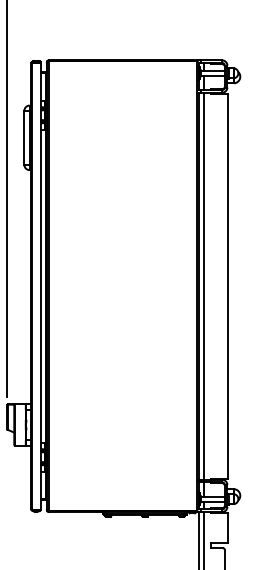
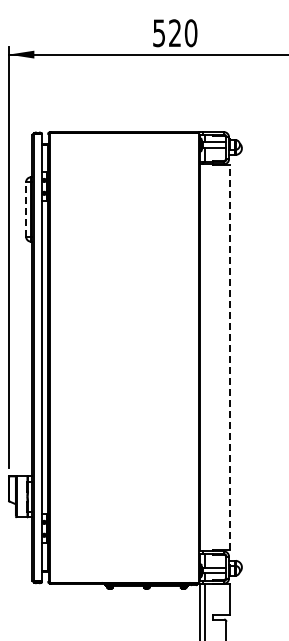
line: (24, 136) -> (26, 208), solid -> dashed
line: (203, 285) -> (205, 357), removed
line: (227, 285) -> (229, 357), solid -> dashed

